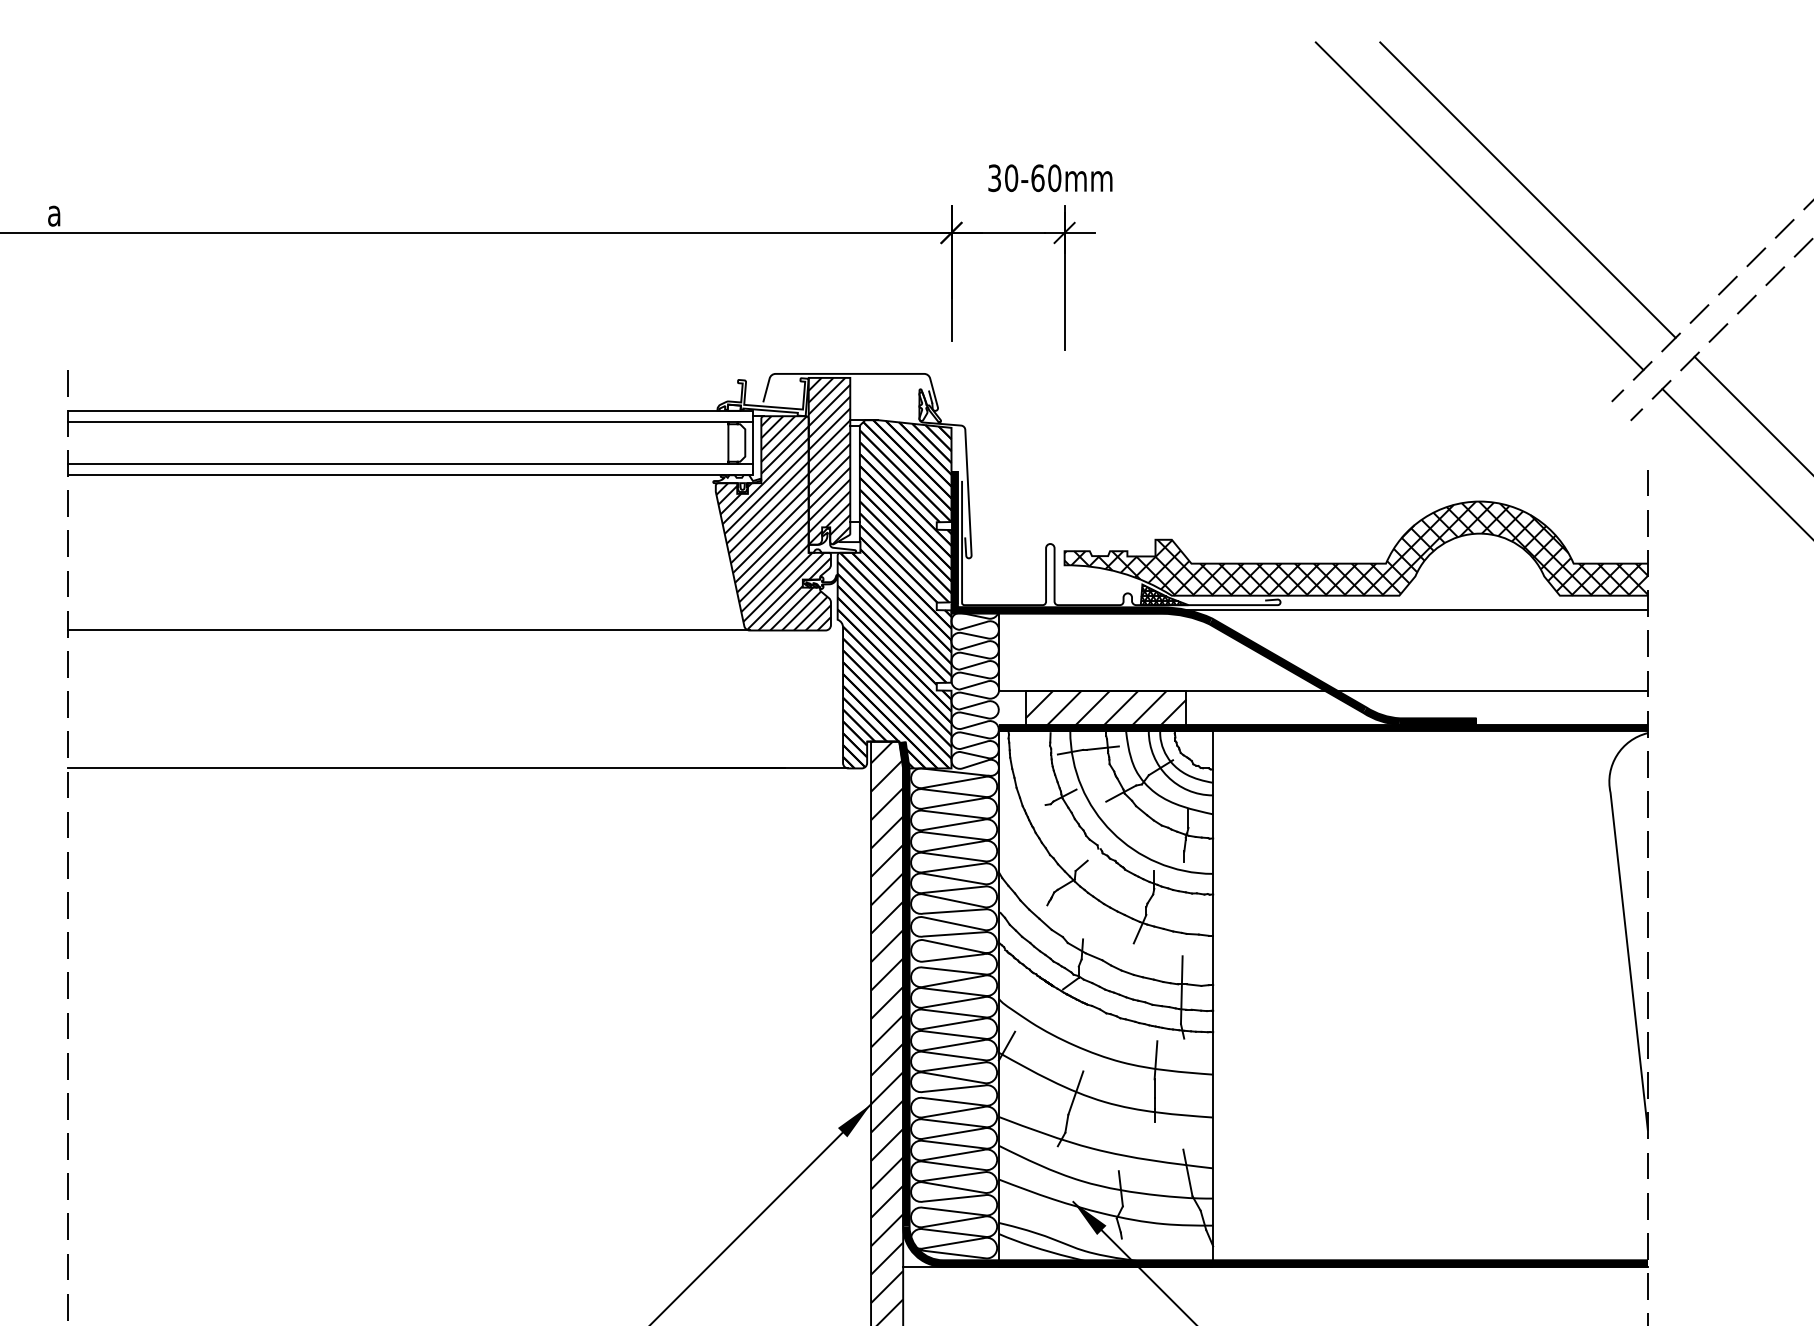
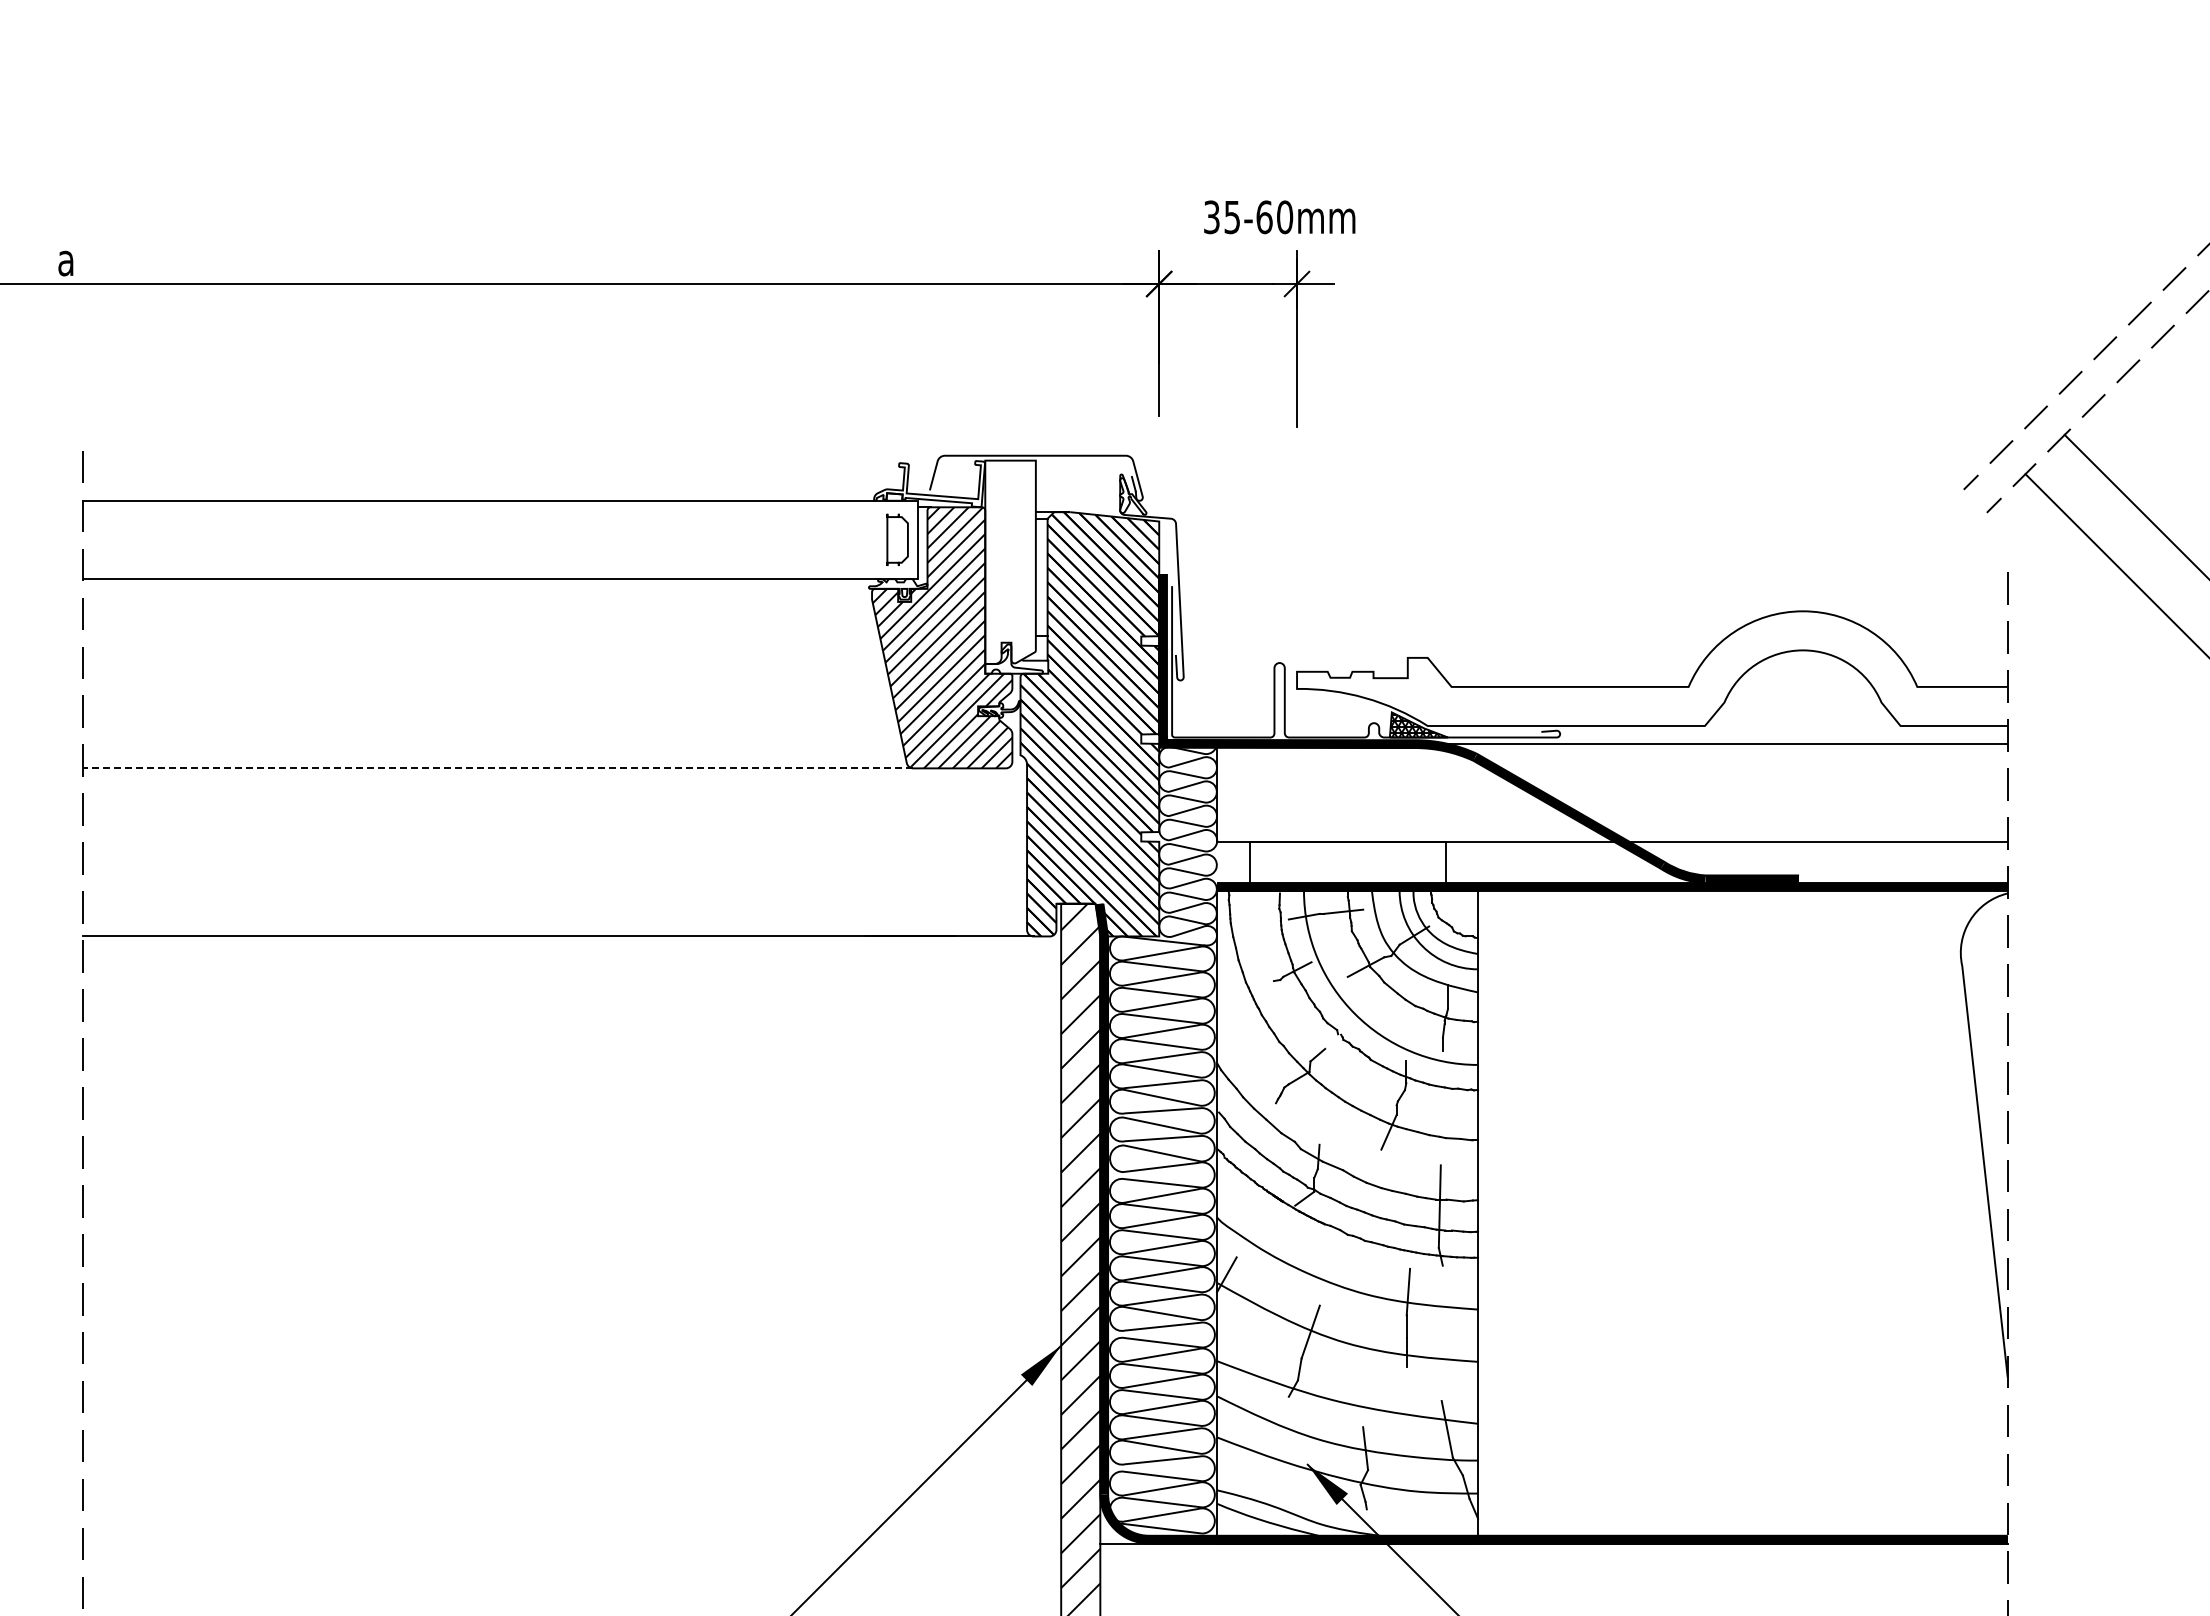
text: (1011, 178) -> (1232, 217), 30-60mm -> 35-60mm
line: (1527, 189) -> (1861, 231), removed
line: (1479, 206) -> (1802, 251), removed
line: (410, 421) -> (499, 513), removed
hatch: (829, 460) -> (1010, 561), removed
line: (410, 464) -> (499, 566), removed
hatch: (1356, 548) -> (1652, 668), removed
line: (408, 630) -> (497, 768), solid -> dashed
hatch: (1106, 710) -> (1347, 865), removed

